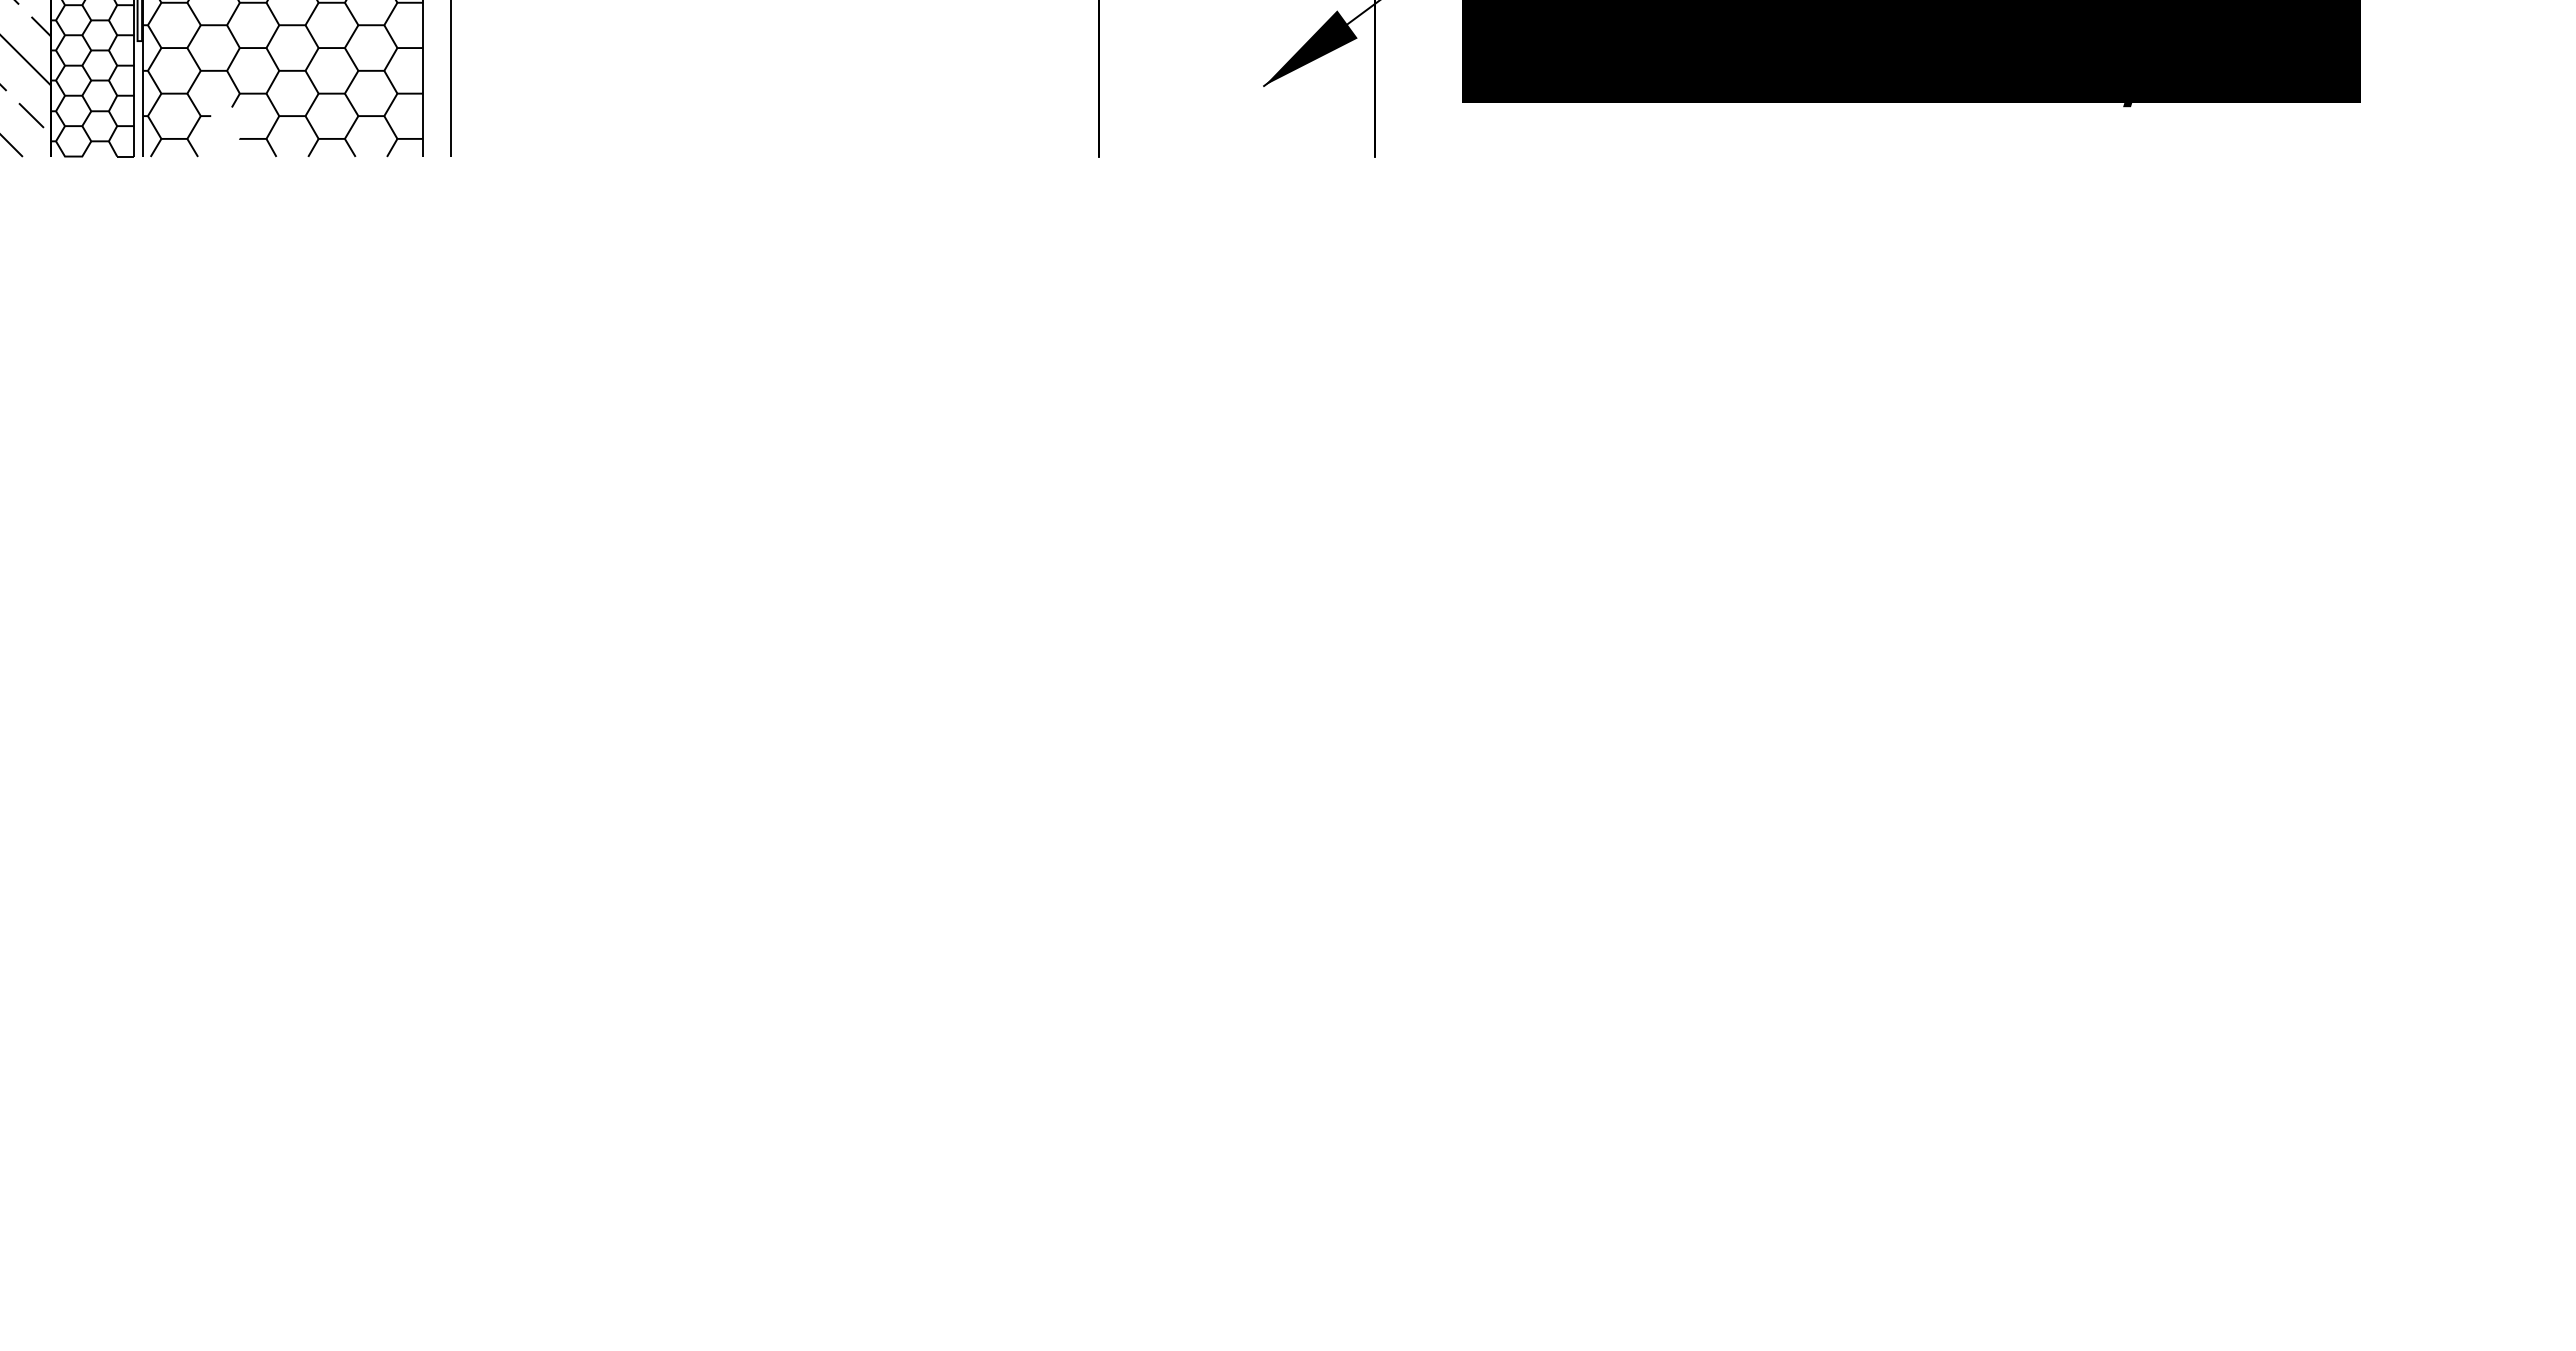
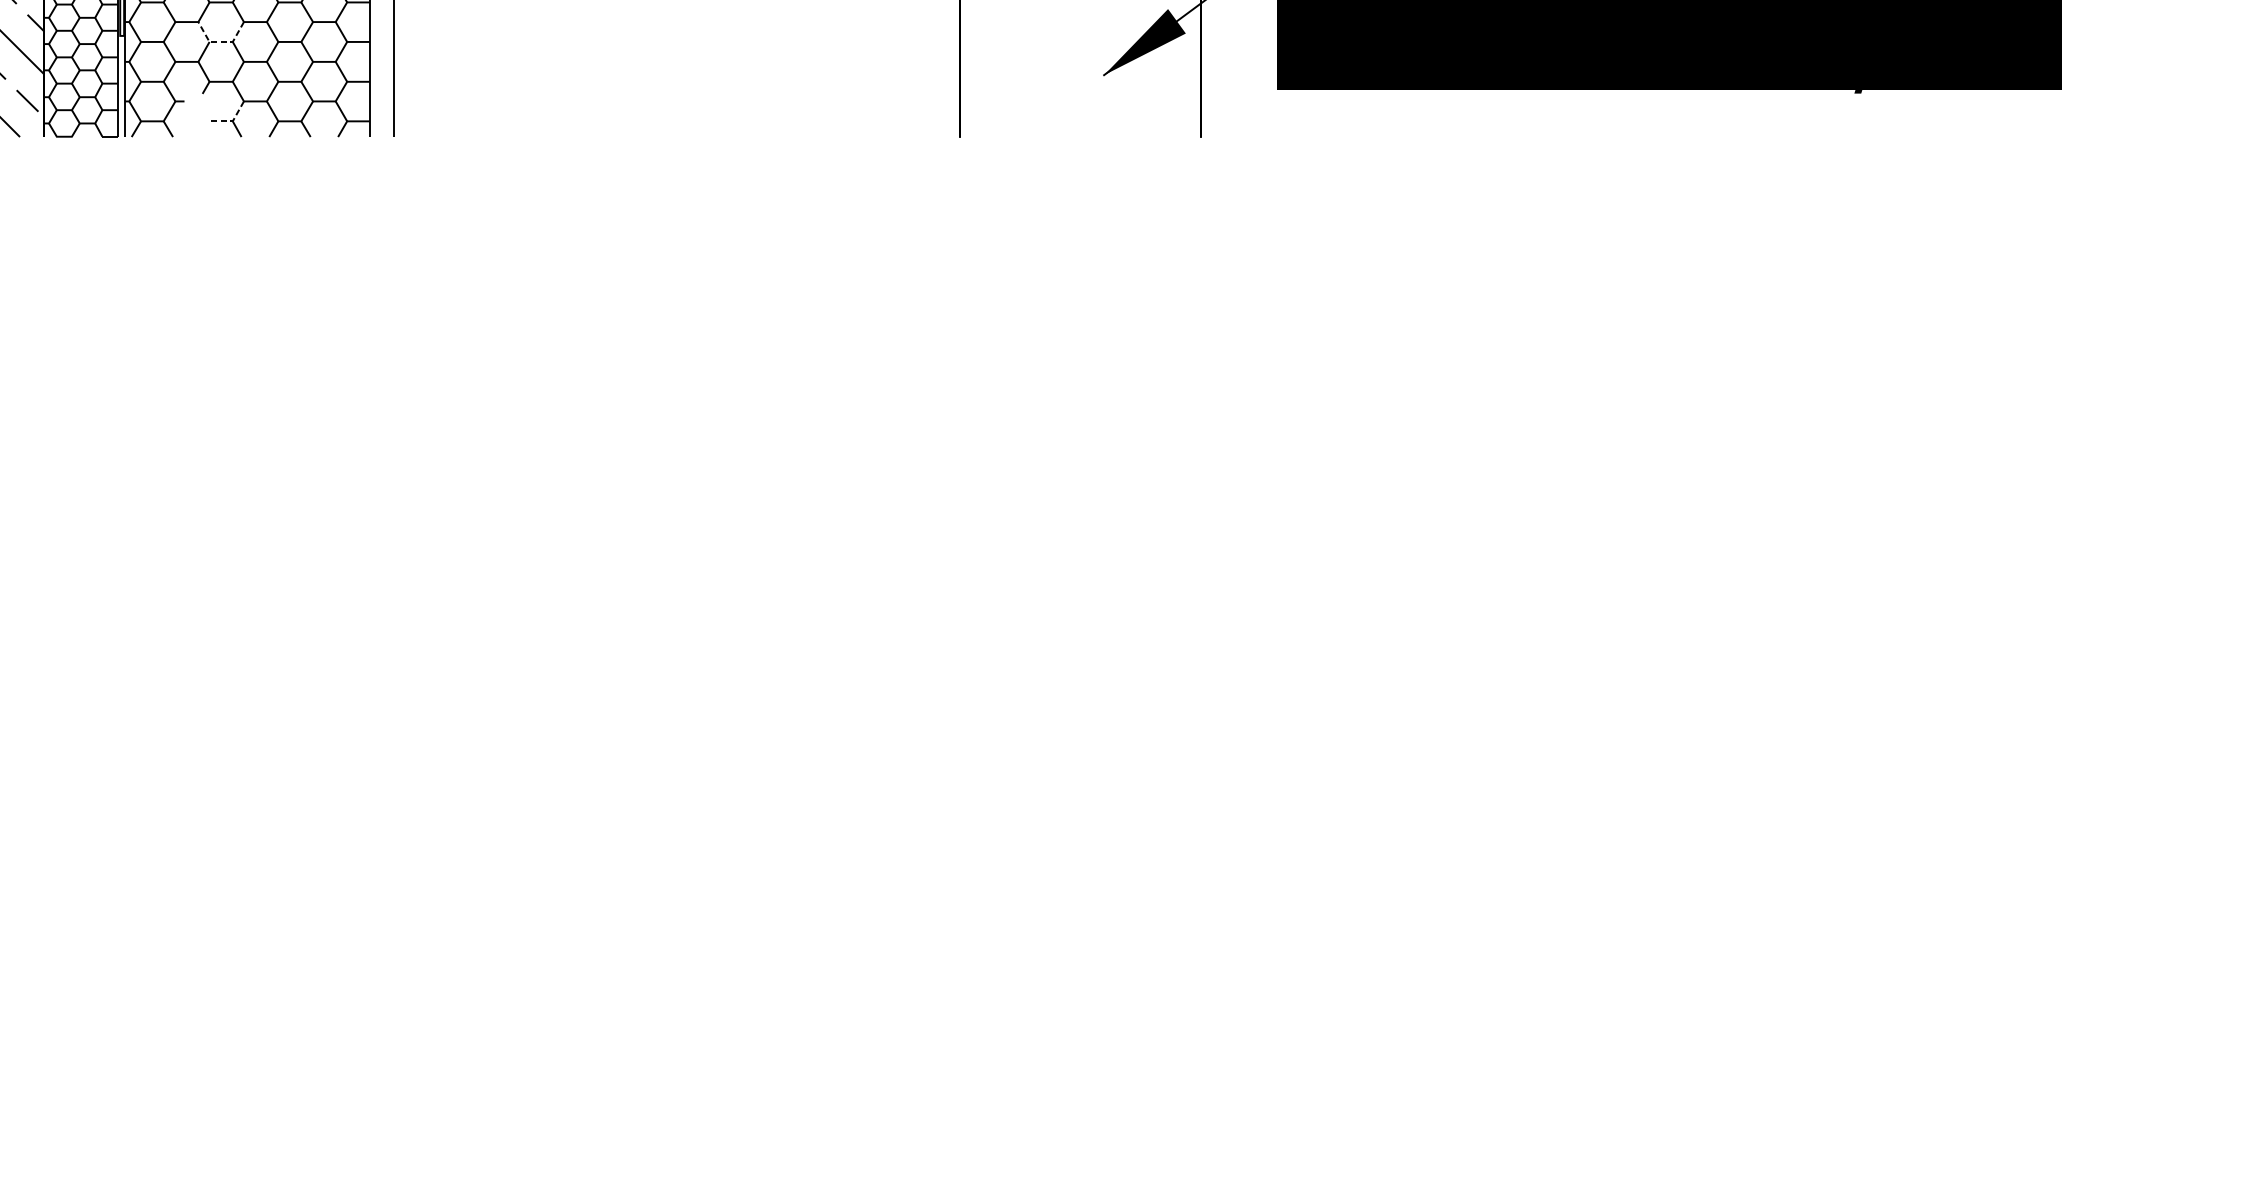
line: (252, 48) -> (220, 42), solid -> dashed
line: (265, 138) -> (231, 120), solid -> dashed

